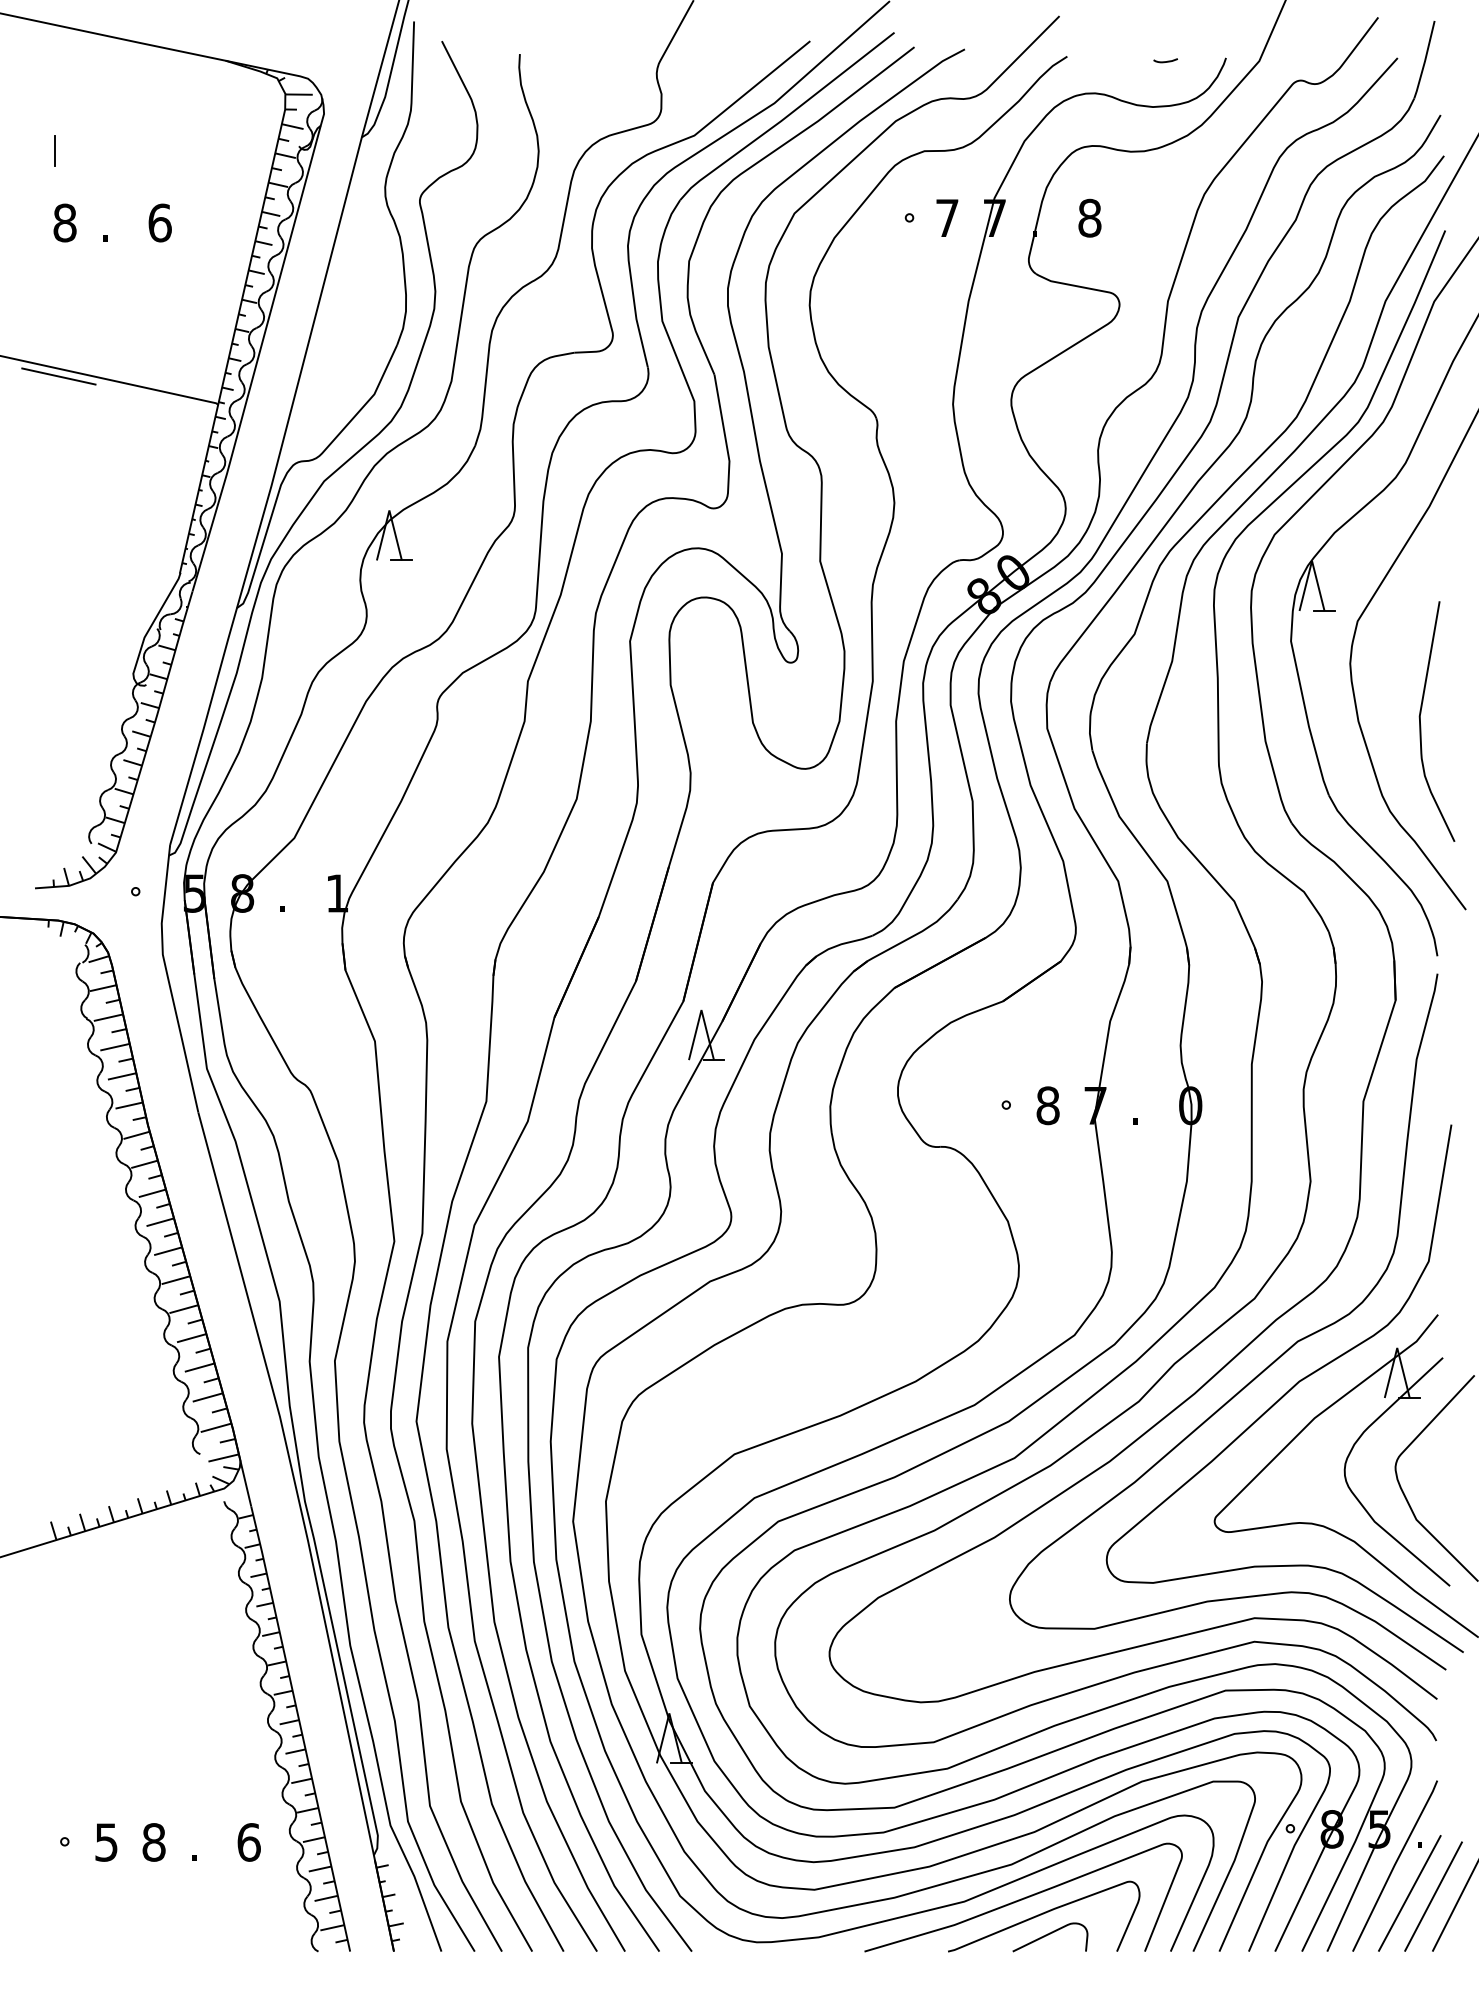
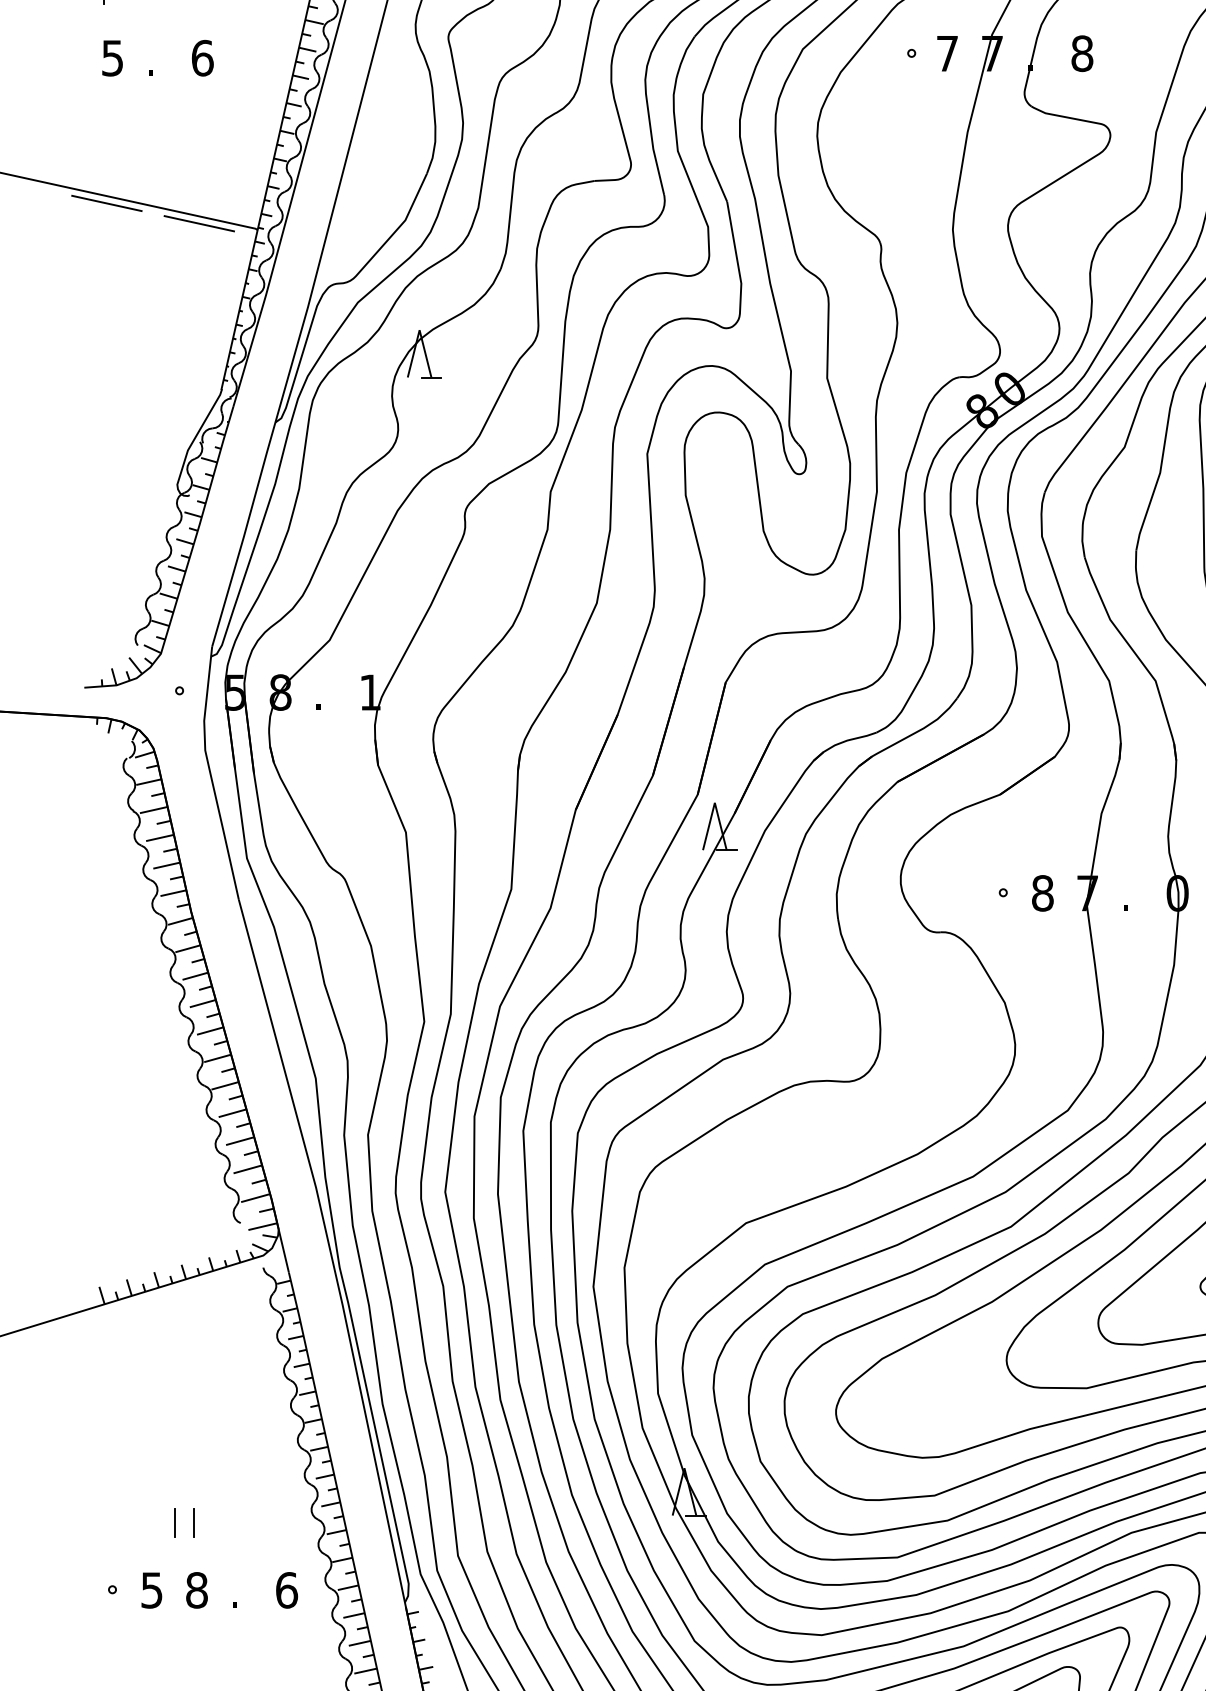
text: (64, 222) -> (112, 57), 8 -> 5
line: (156, 397) -> (199, 223), added
line: (131, 1771) -> (175, 1523), added
line: (151, 1771) -> (194, 1523), added

